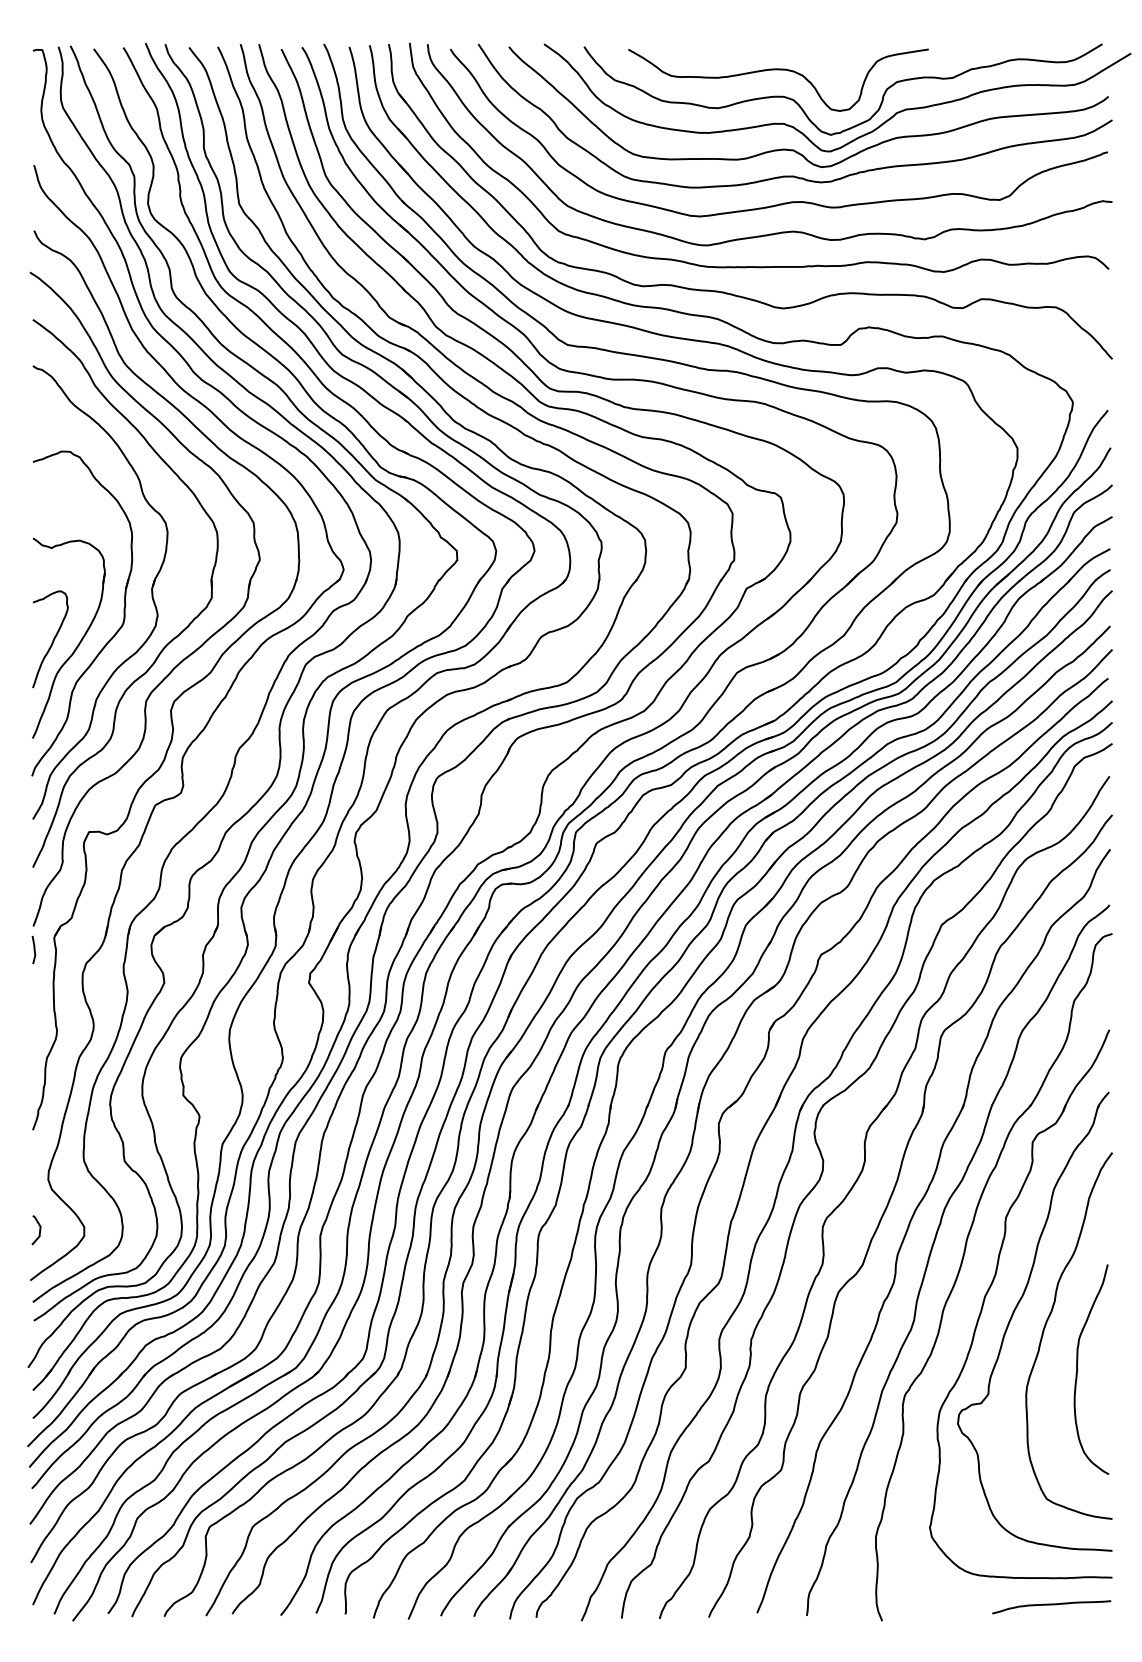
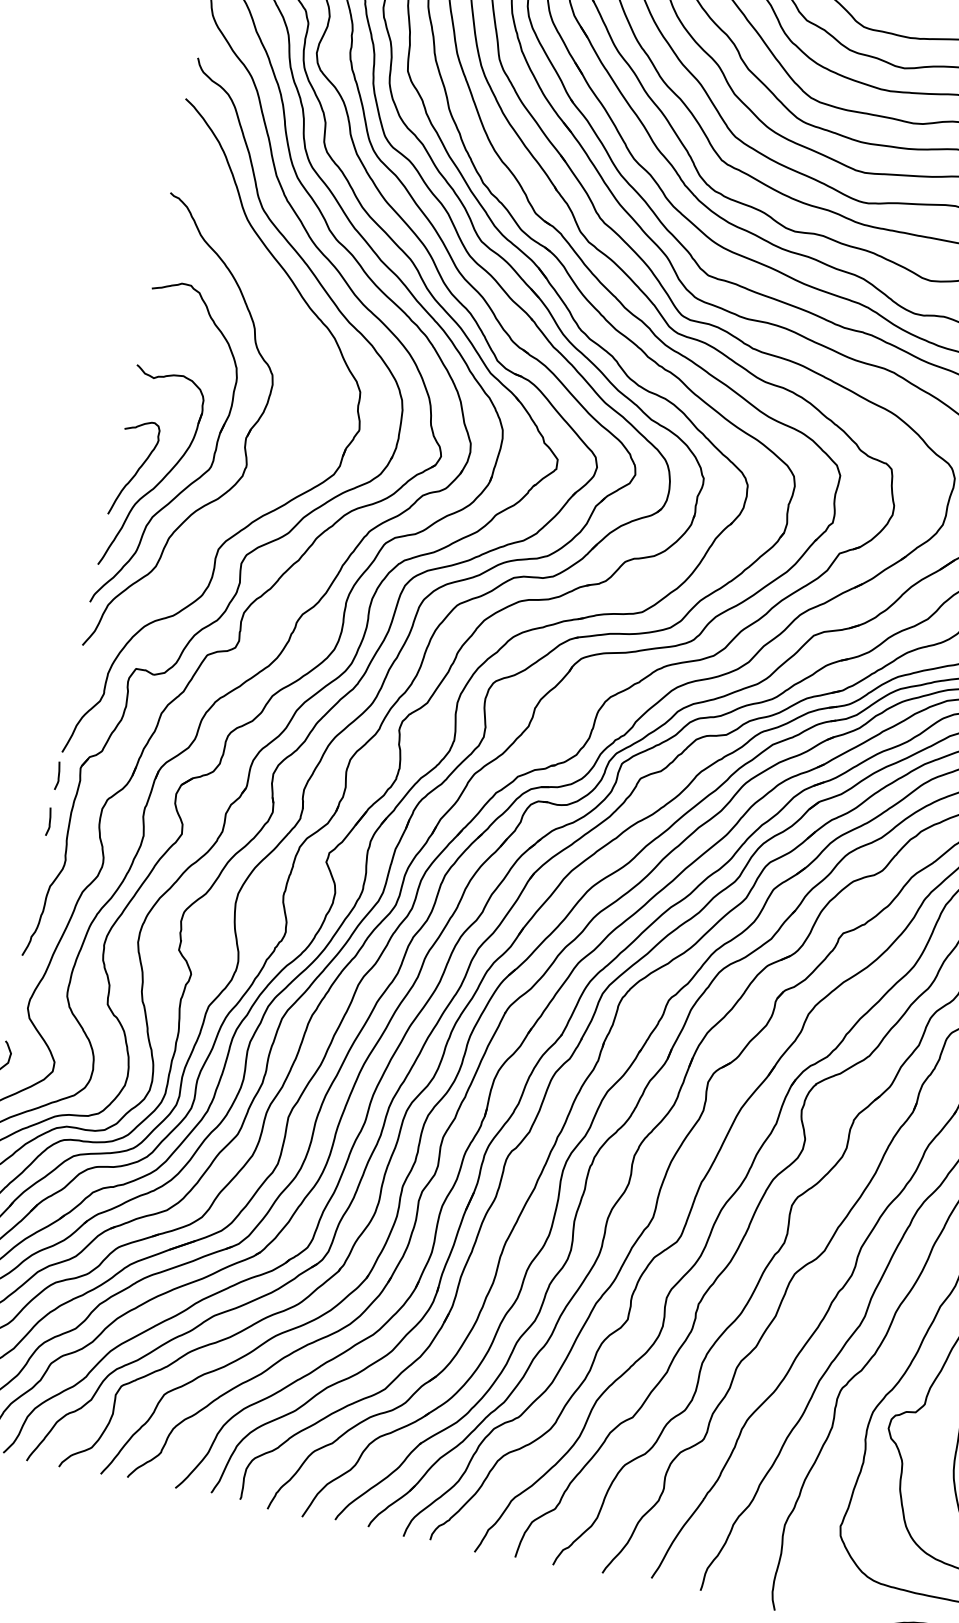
part: (171, 639) -> (255, 492), removed
curve: (33, 996) -> (48, 822), added

